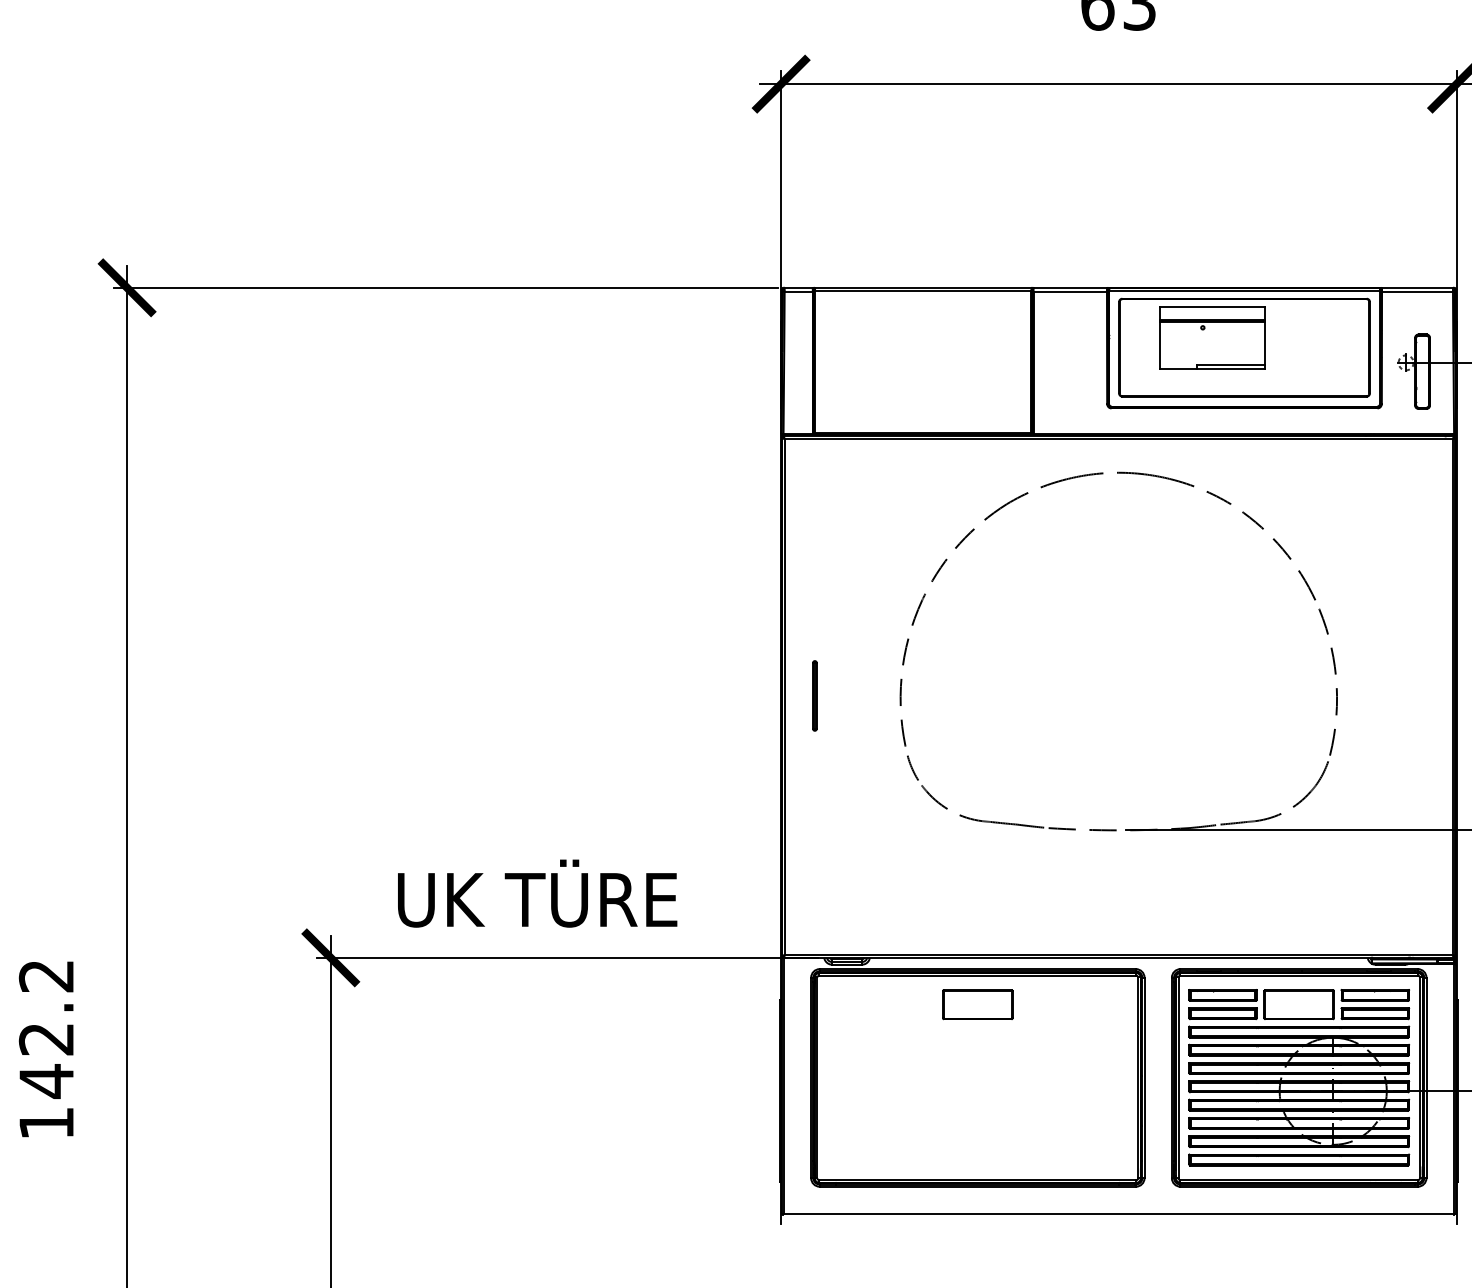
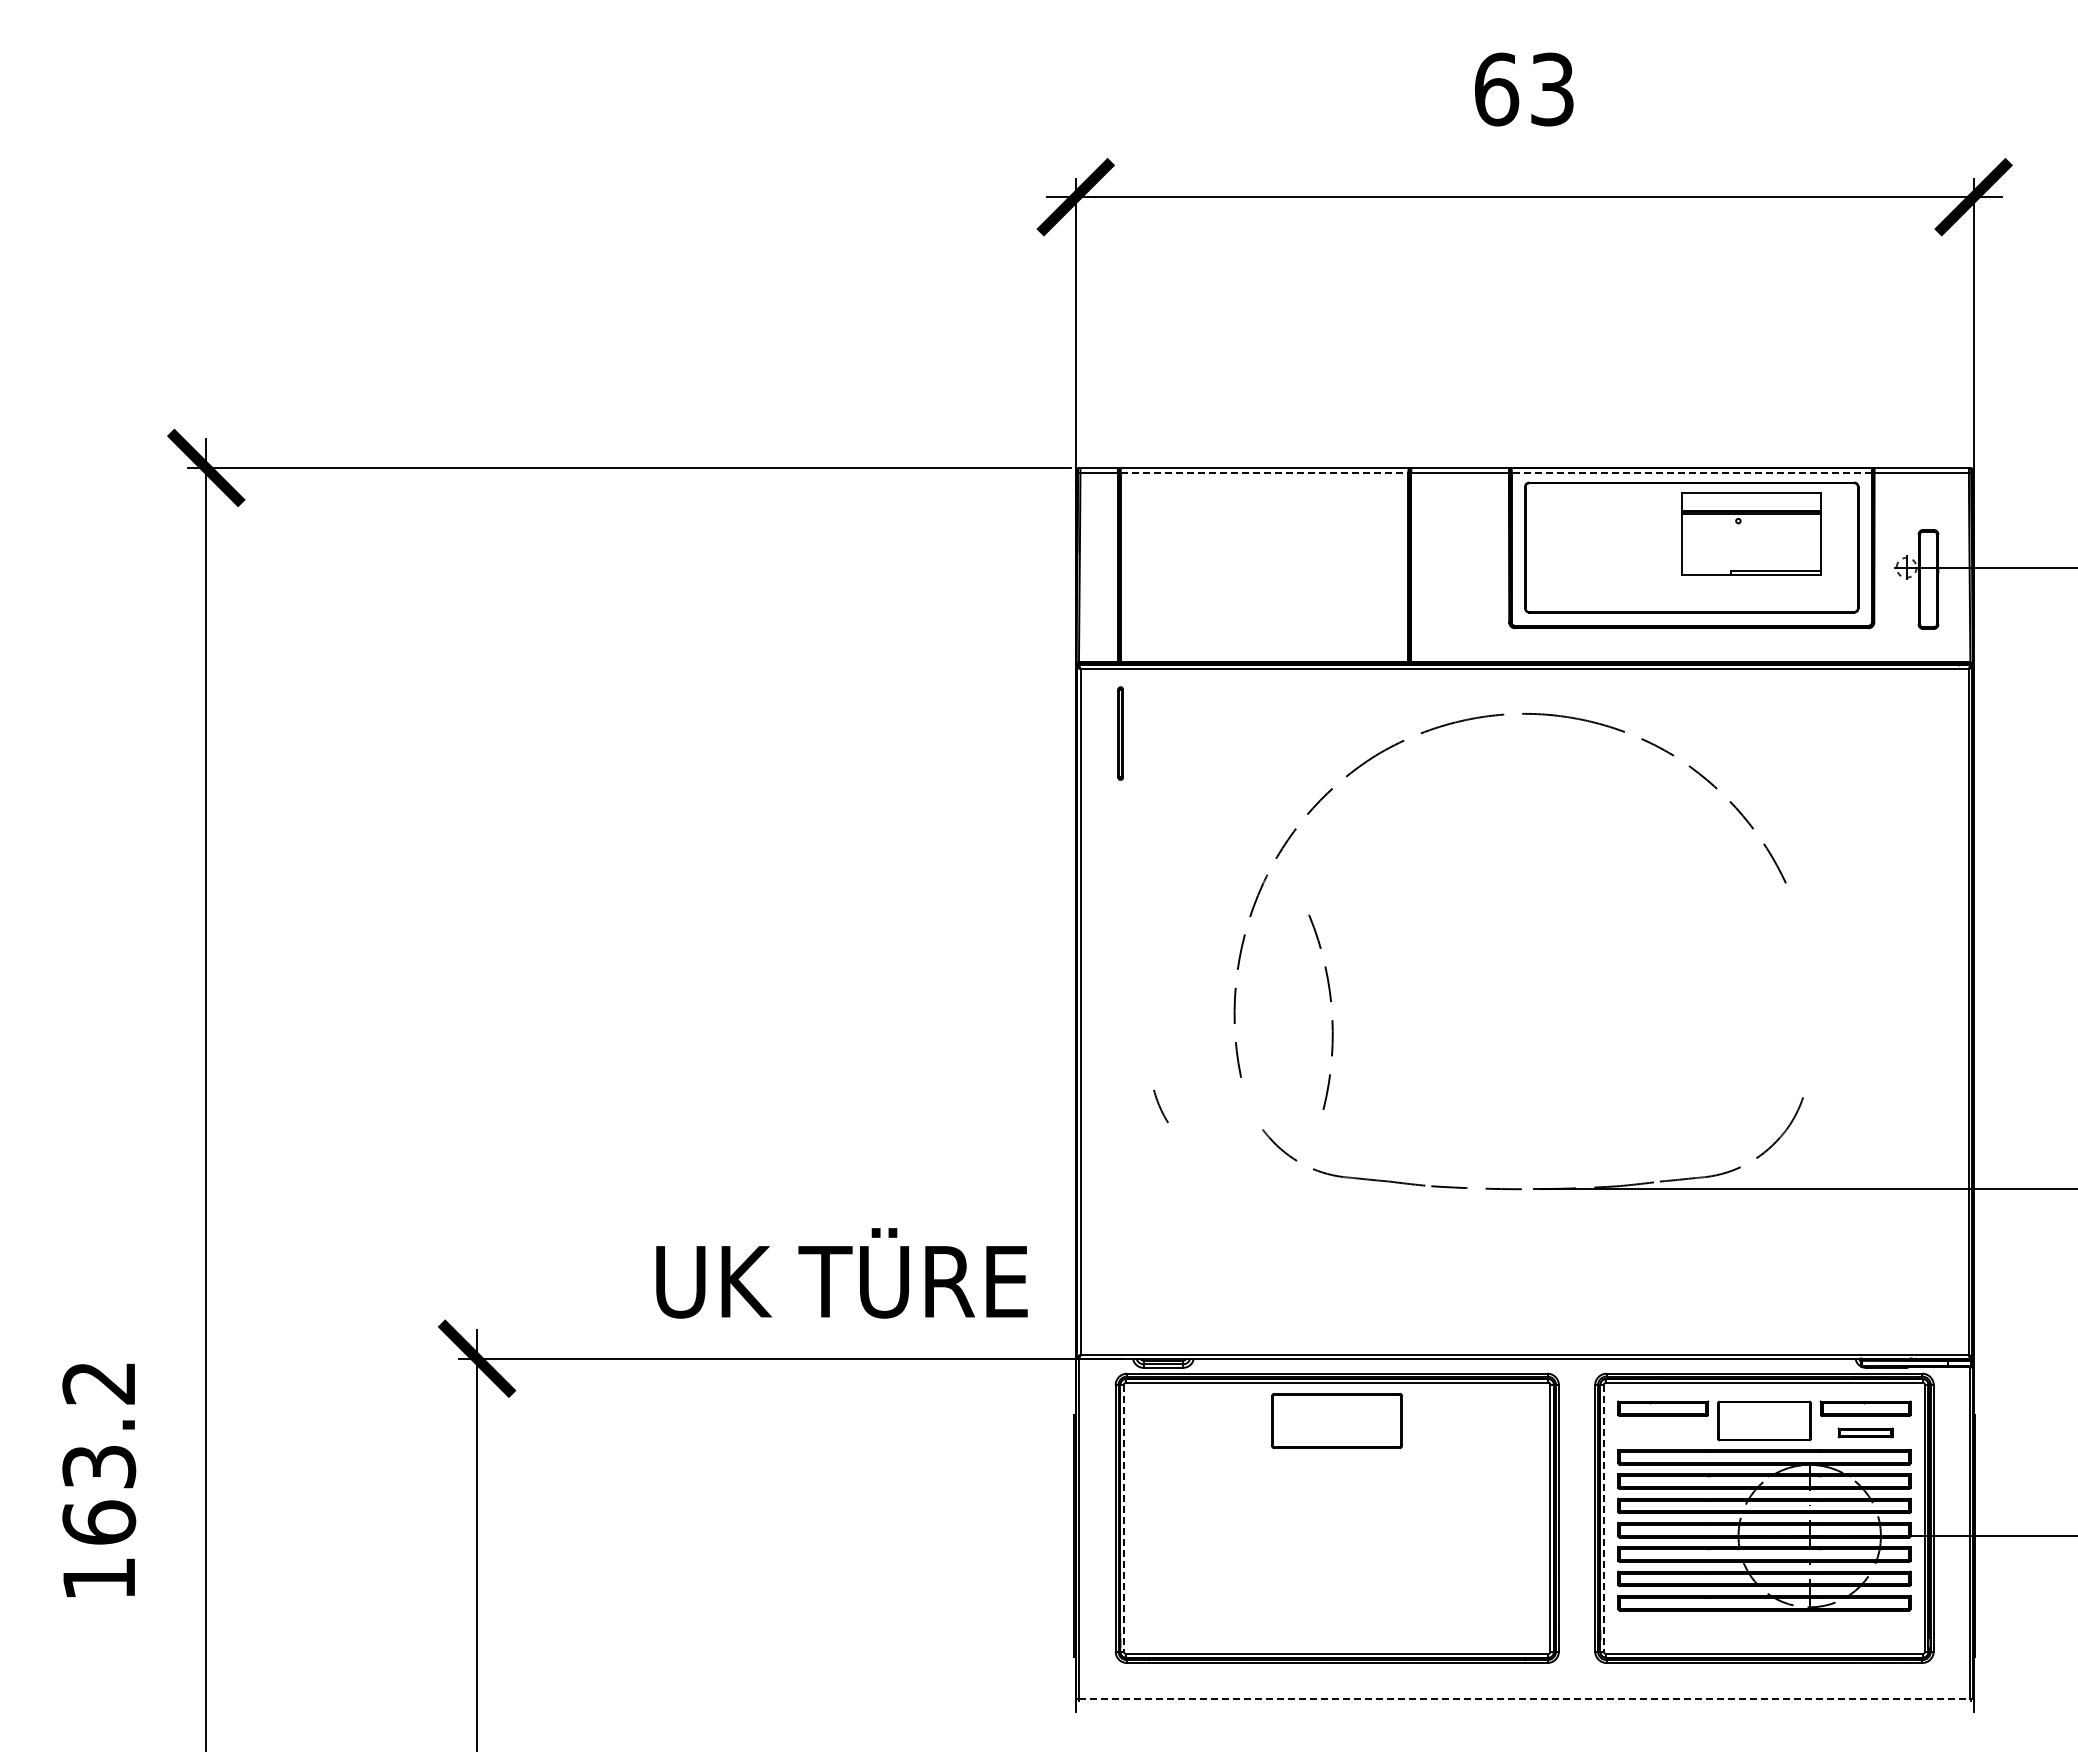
line: (923, 291) -> (1264, 472), solid -> dashed
line: (1244, 291) -> (1691, 472), solid -> dashed
part: (1212, 337) -> (1751, 533), moved
arc: (1335, 674) -> (1330, 1002), moved
part: (814, 695) -> (1120, 733), moved
arc: (912, 768) -> (1160, 1106), moved
text: (537, 893) -> (841, 1273), moved
part: (978, 1004) -> (1337, 1420), size x1.4
part: (1223, 1013) -> (1663, 1432), removed
part: (1375, 1013) -> (1865, 1432), size x0.6
text: (46, 1061) -> (99, 1496), 142.2 -> 163.2
line: (817, 1078) -> (1124, 1518), solid -> dashed
line: (1178, 1078) -> (1604, 1518), solid -> dashed
part: (1299, 1160) -> (1764, 1627), removed
line: (1119, 1214) -> (1525, 1699), solid -> dashed

